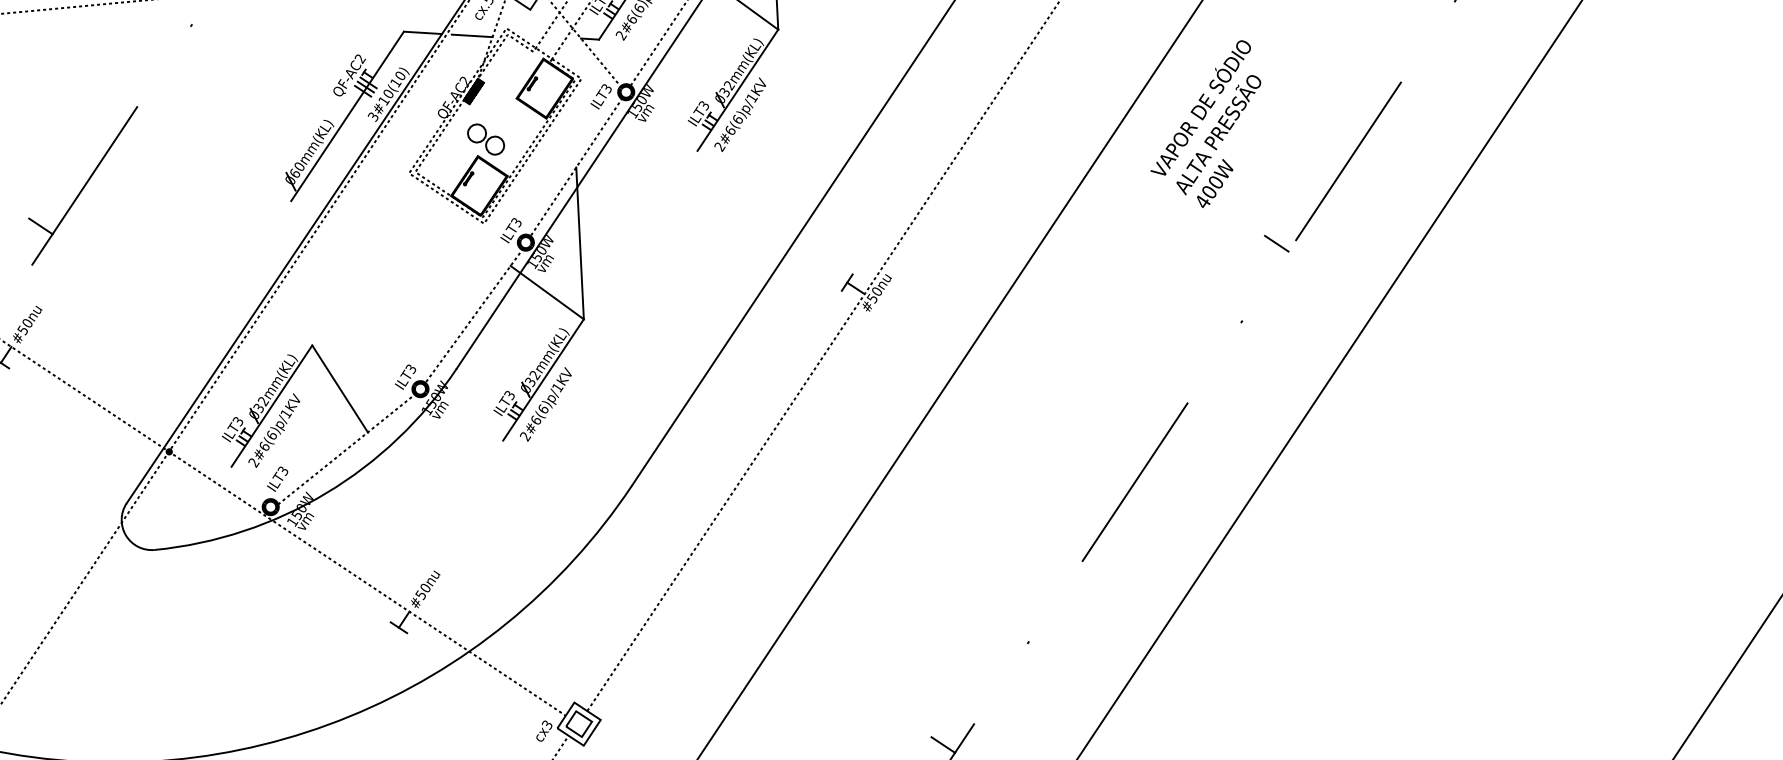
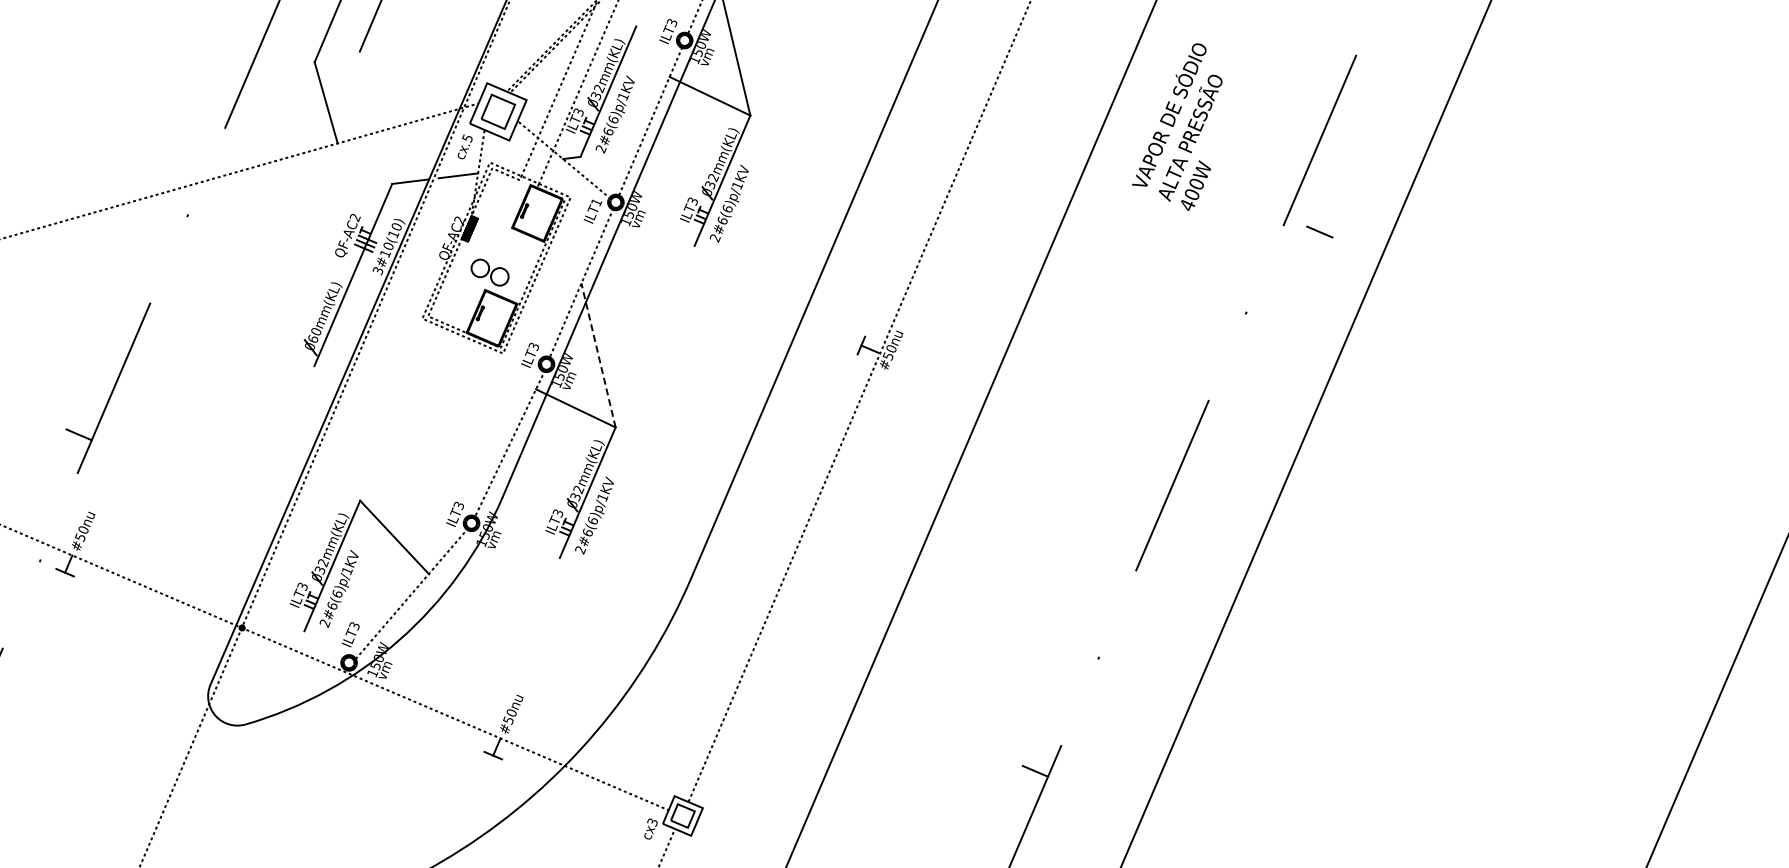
text: (606, 88) -> (596, 202), ILT3 -> ILT1
line: (580, 242) -> (598, 354), solid -> dashed
line: (1276, 243) -> (1319, 231), moved

